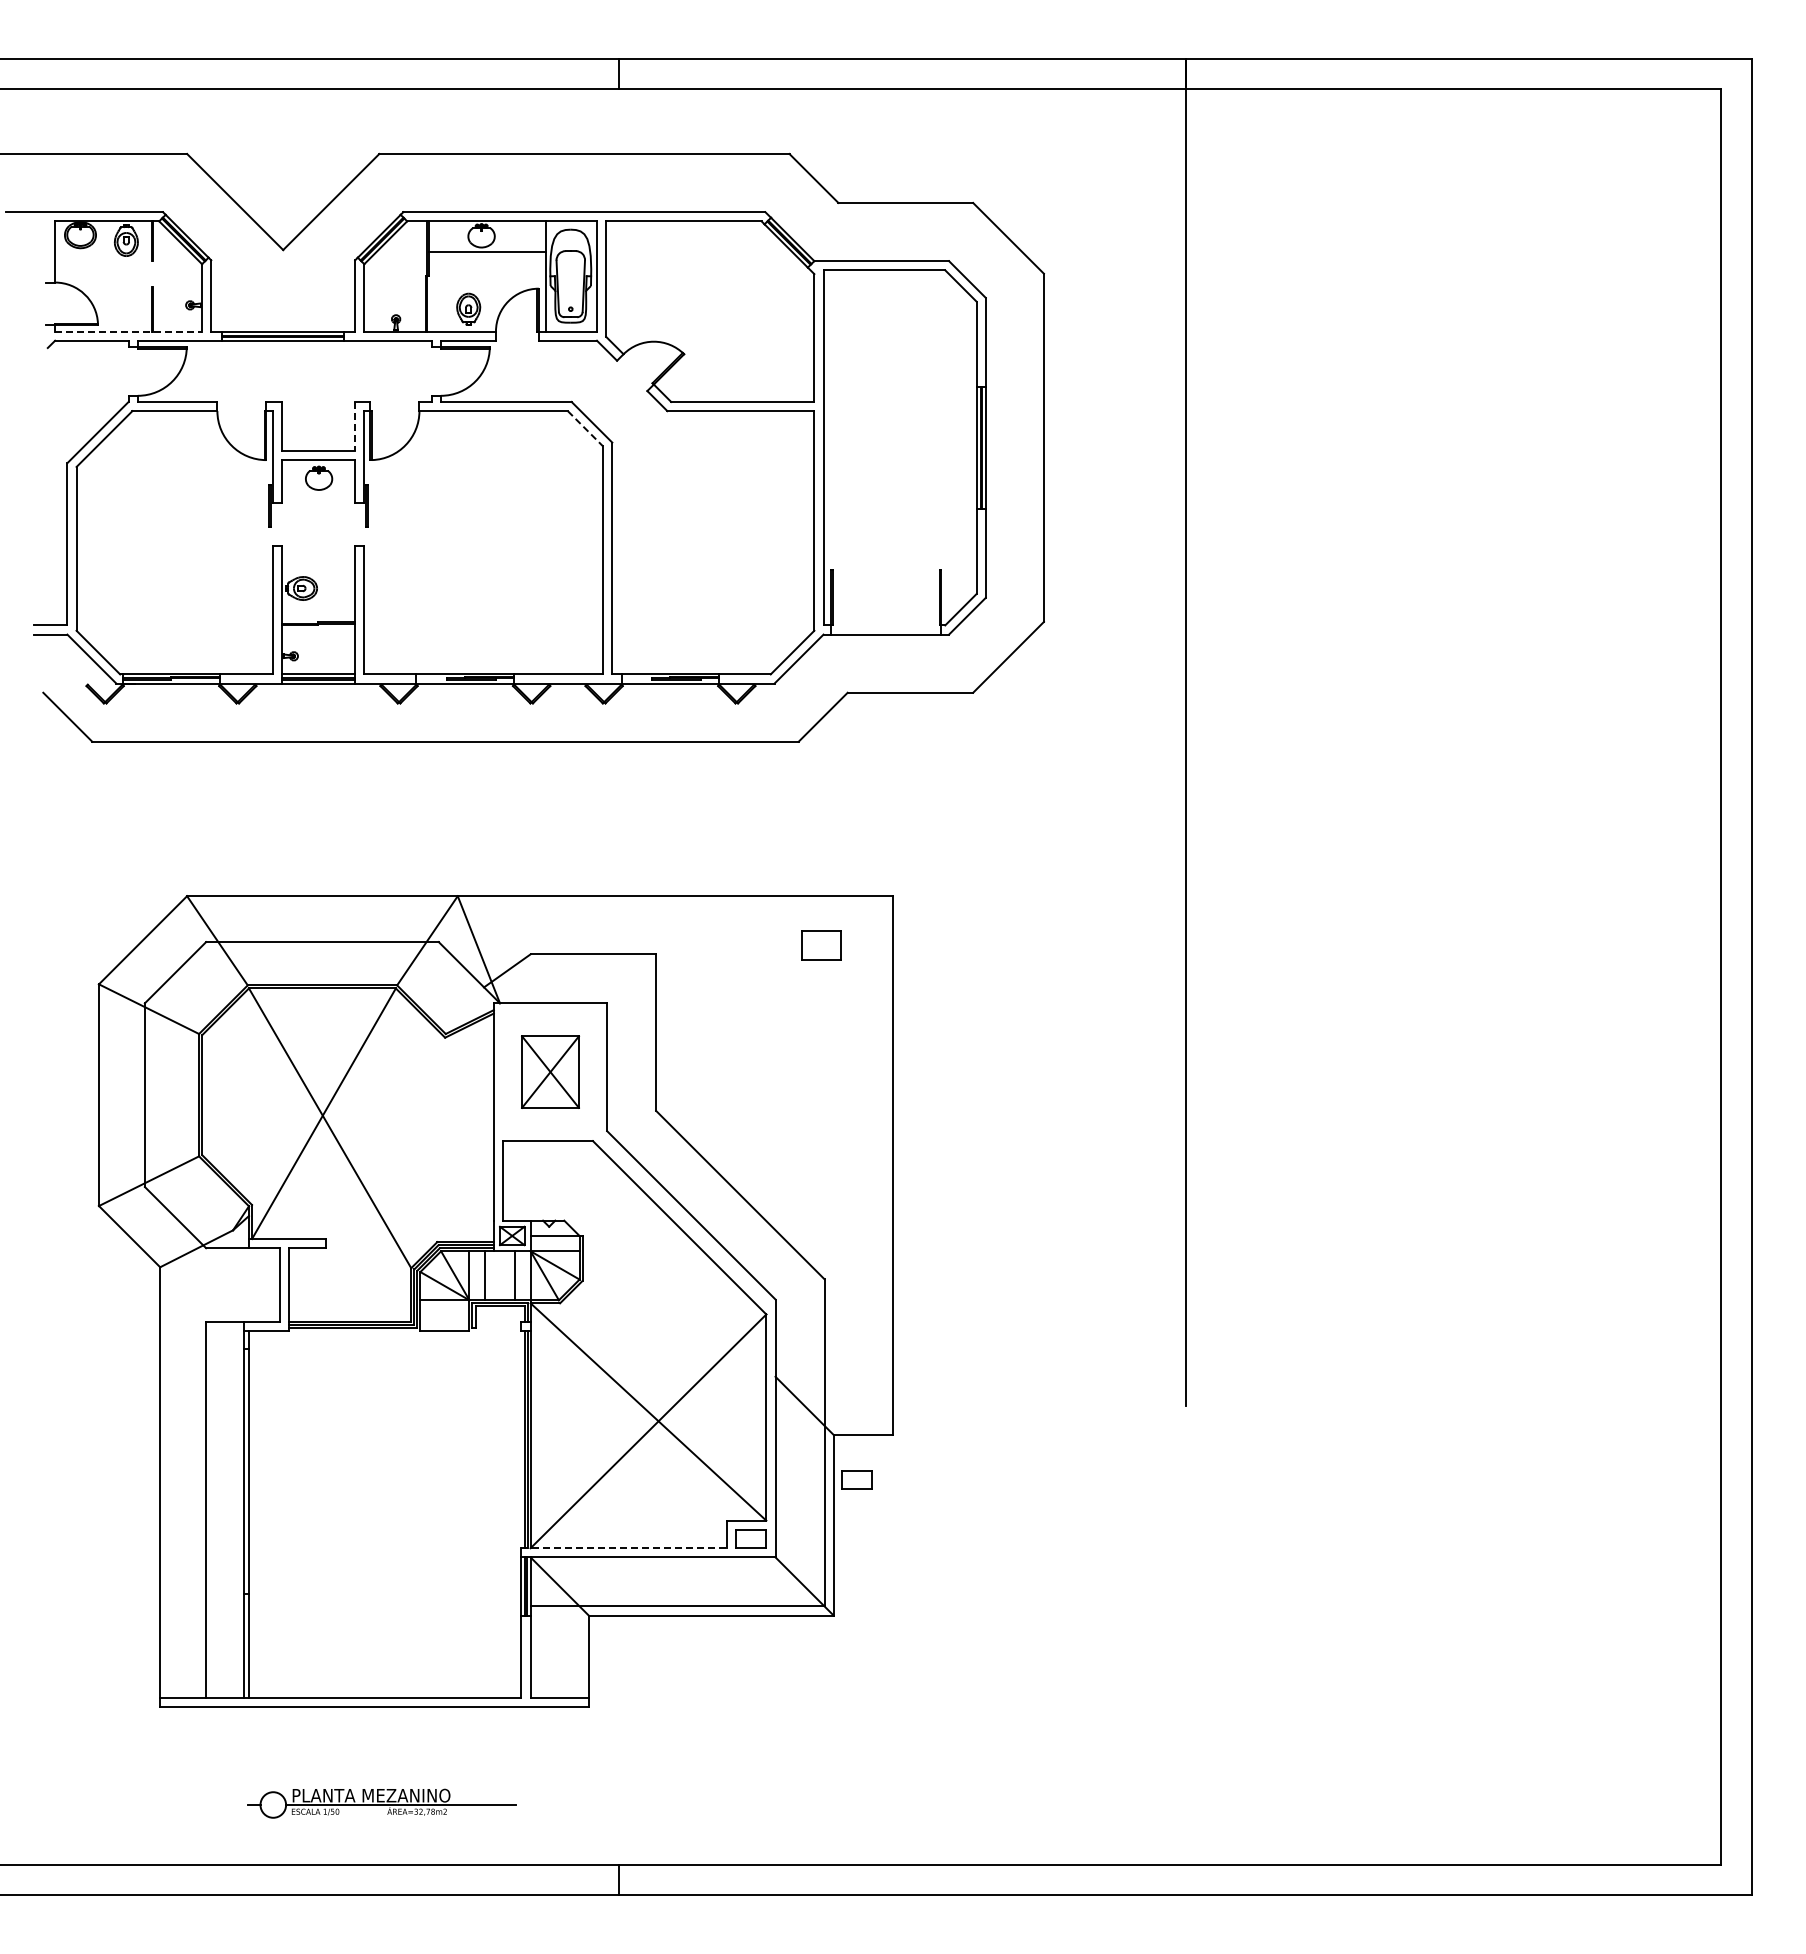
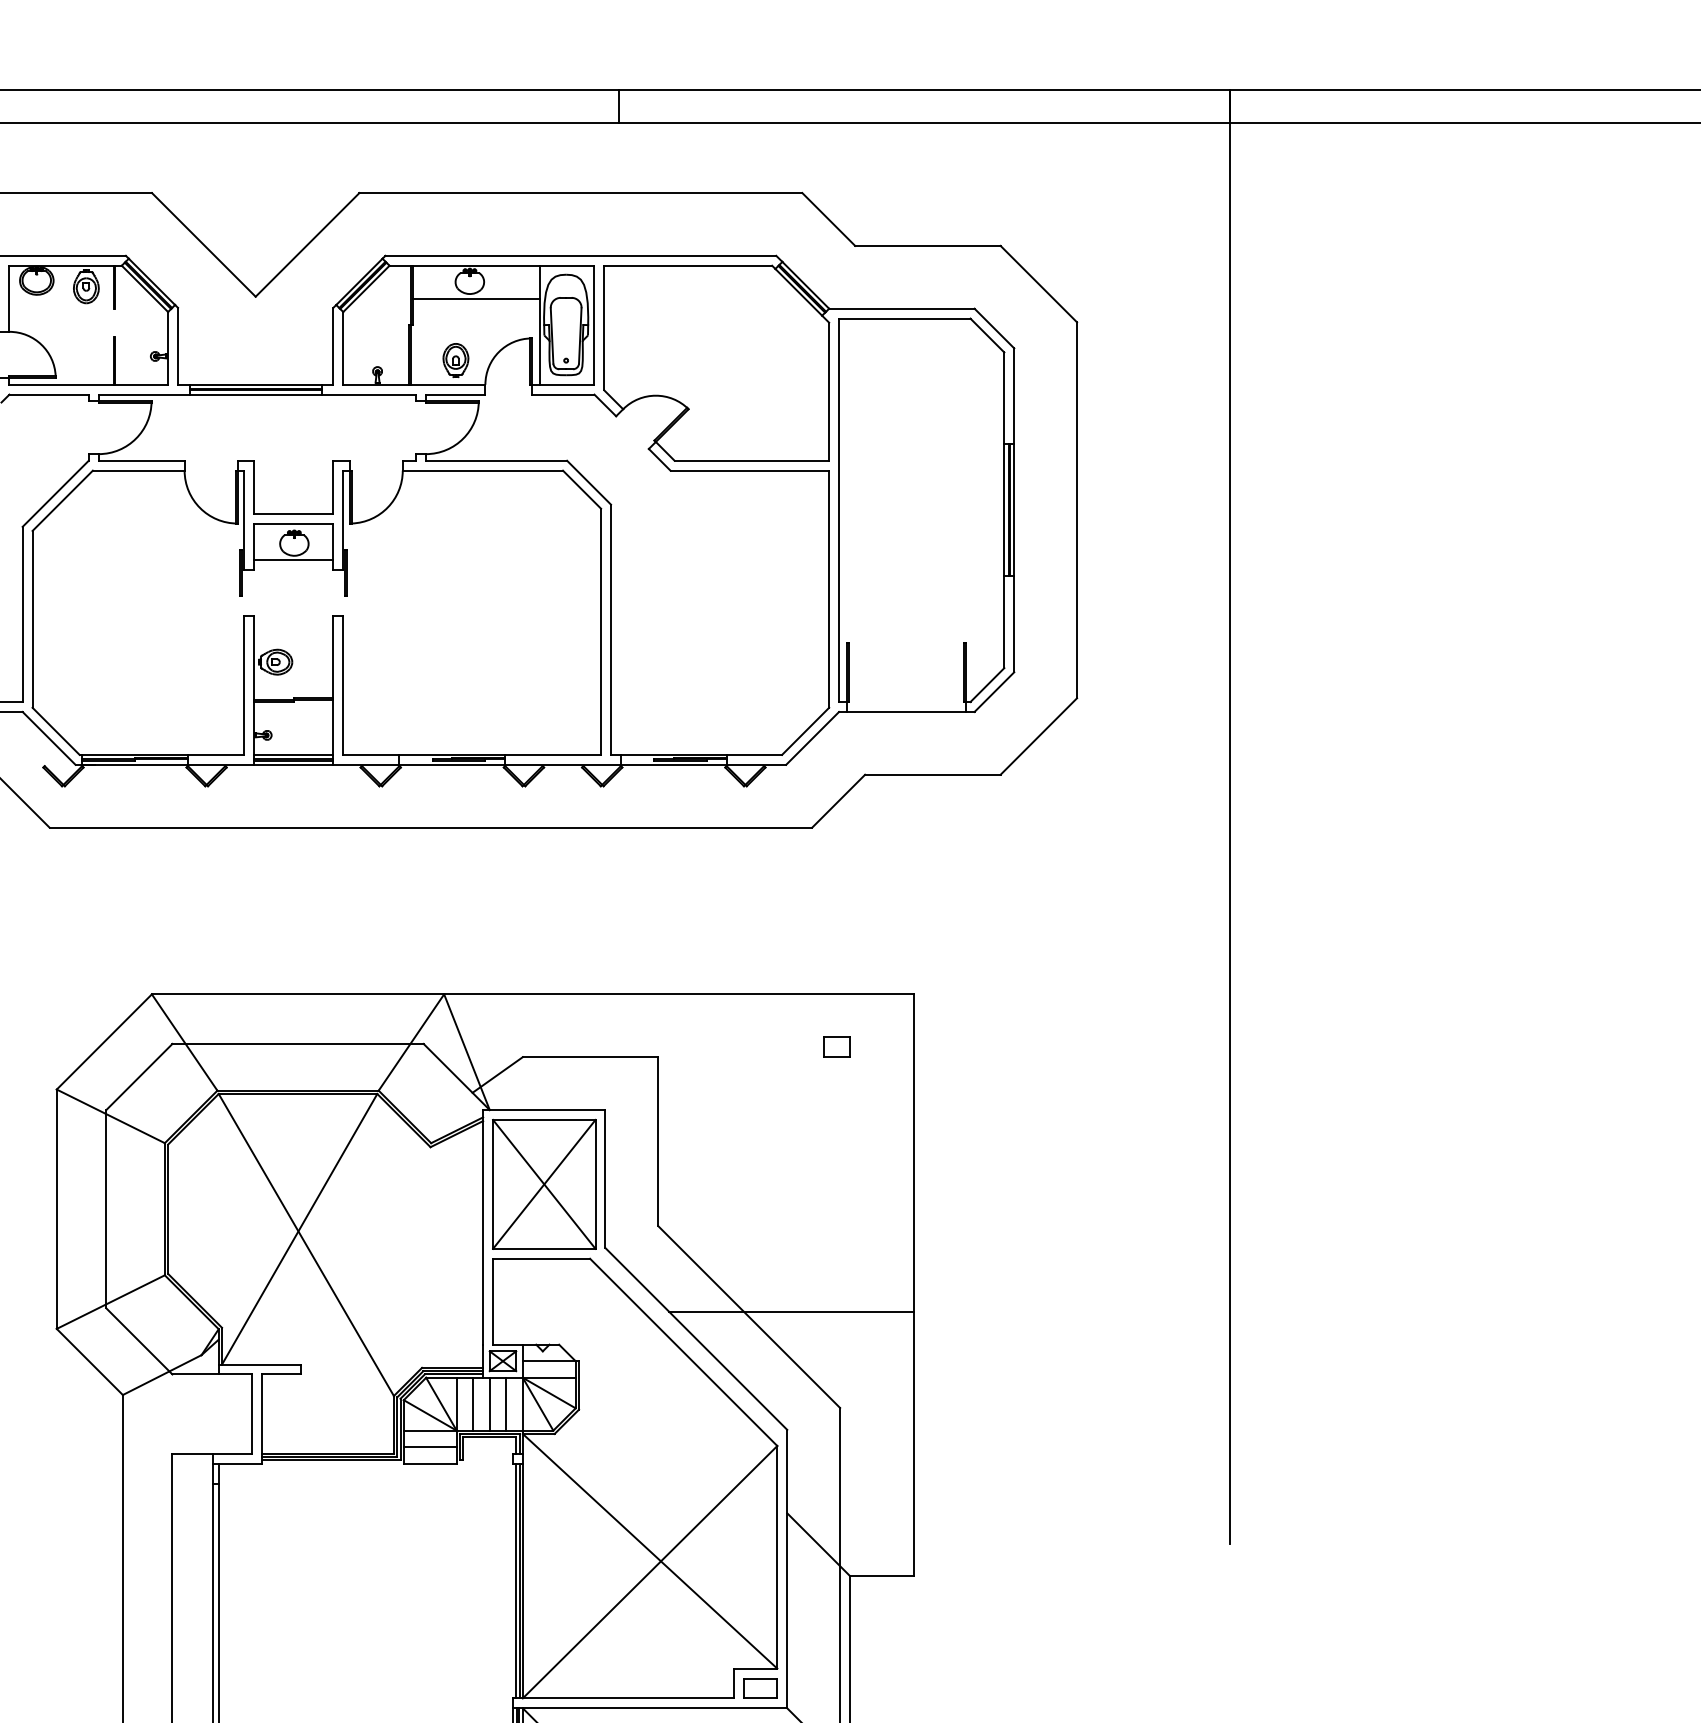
line: (129, 331) -> (89, 384), dashed -> solid
line: (355, 426) -> (333, 487), dashed -> solid
line: (585, 428) -> (582, 489), dashed -> solid
line: (318, 493) -> (293, 559), added
part: (821, 944) -> (836, 1046), size x0.62
part: (550, 1071) -> (544, 1183), size x1.67
line: (779, 1190) -> (791, 1312), added
line: (500, 1275) -> (490, 1403), added
line: (444, 1315) -> (429, 1447), added
part: (856, 1479) -> (874, 1624), removed
line: (624, 1548) -> (624, 1698), dashed -> solid

